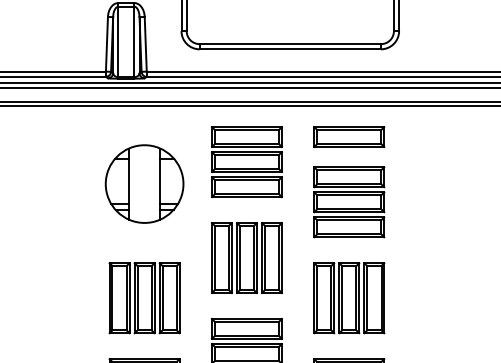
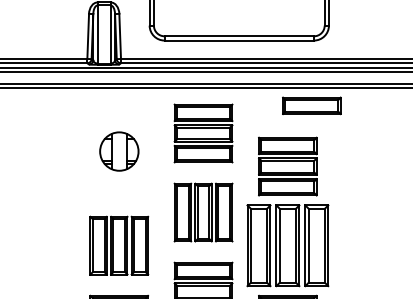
part: (348, 136) -> (311, 105), moved
part: (144, 183) -> (119, 151), size x0.6
part: (348, 297) -> (287, 245), size x1.4

